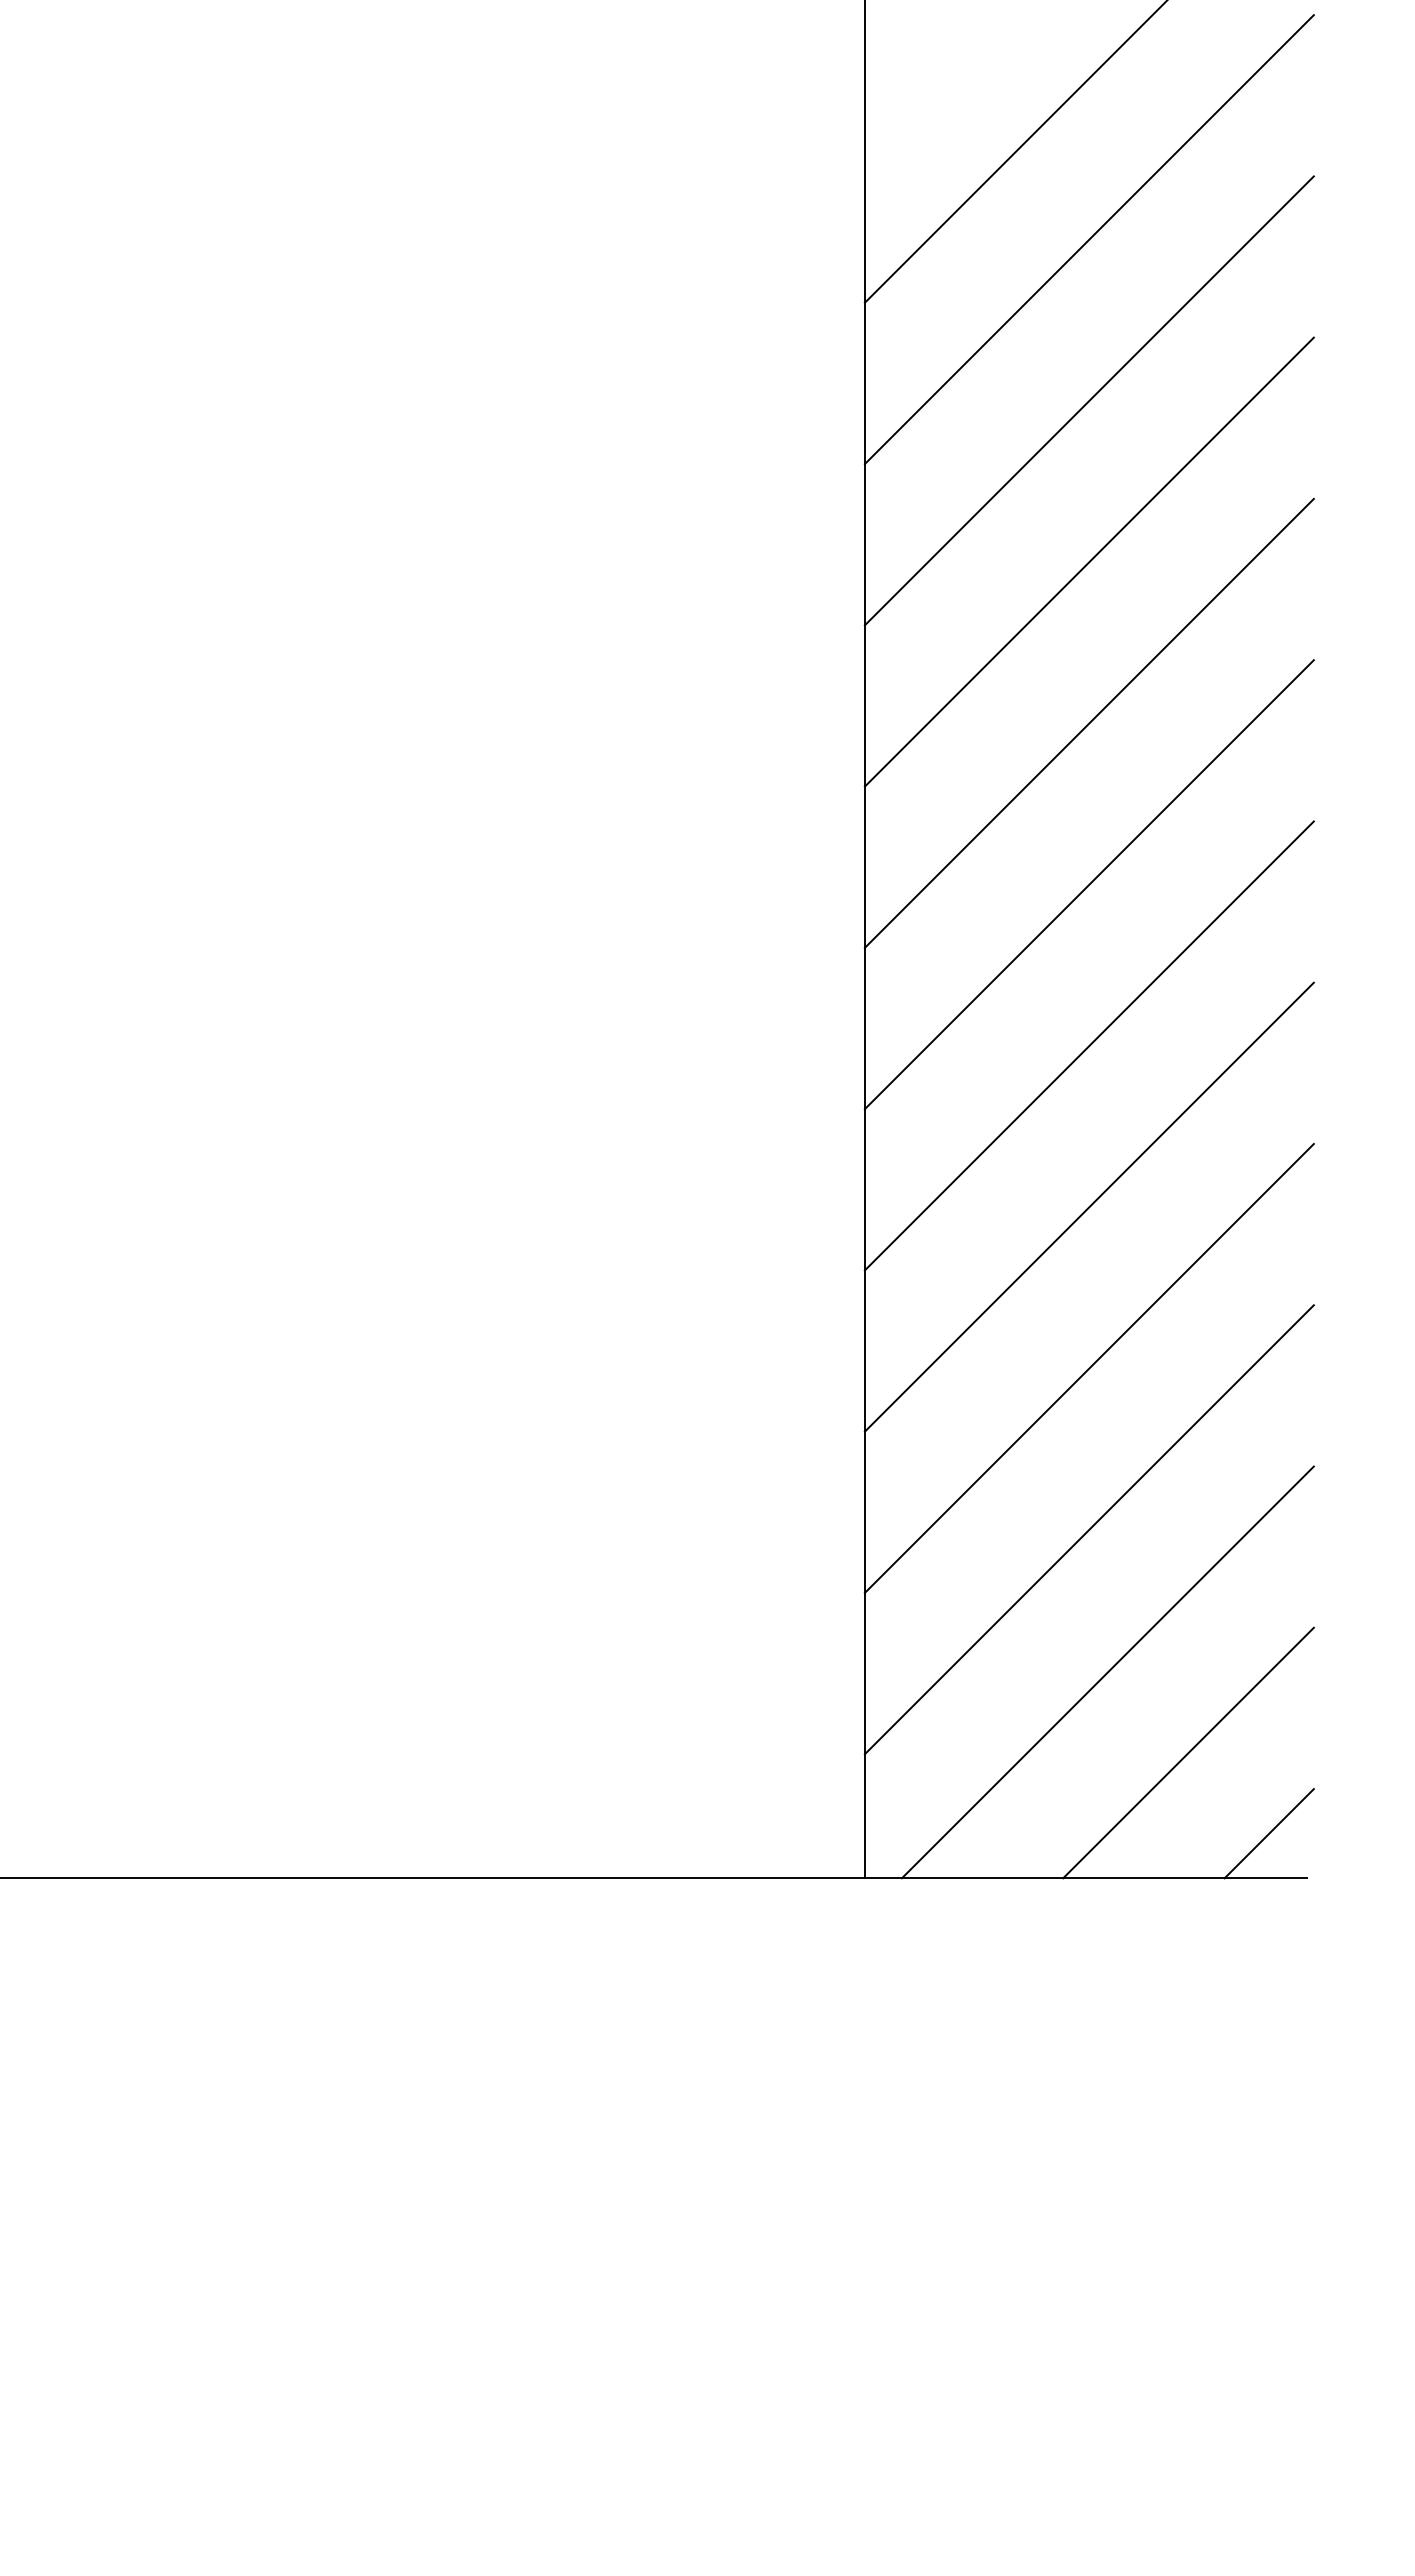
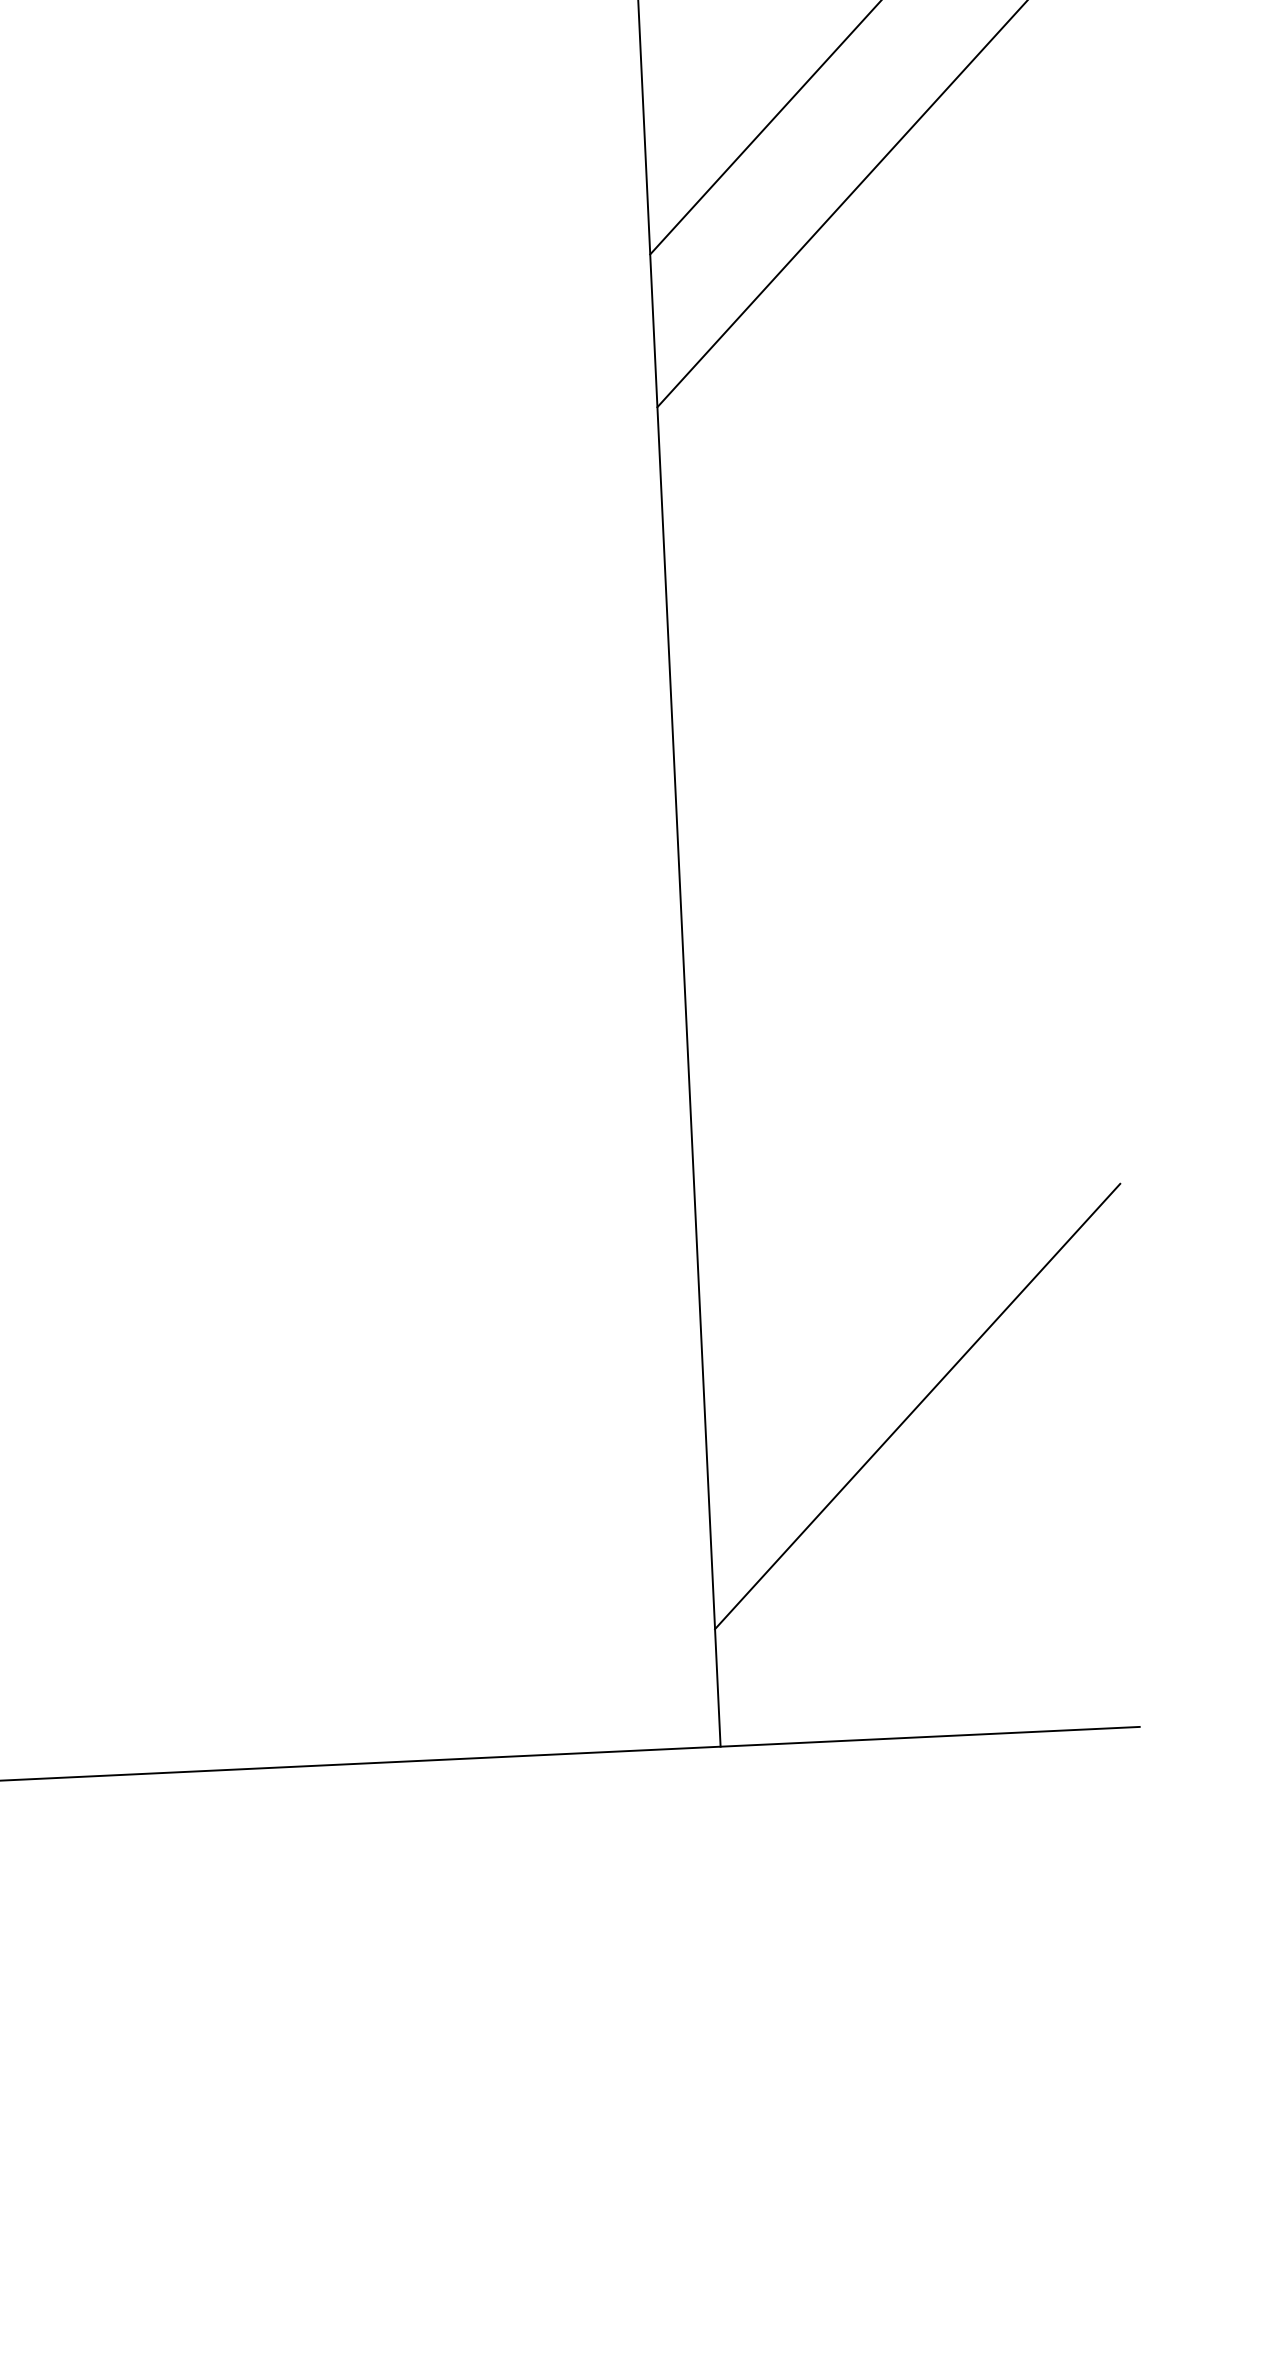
line: (1088, 400) -> (866, 336), removed
line: (1088, 561) -> (873, 489), removed
line: (1088, 722) -> (880, 641), removed
line: (1088, 884) -> (887, 795), removed
line: (1088, 1045) -> (895, 947), removed
line: (1088, 1206) -> (902, 1100), removed
line: (1088, 1367) -> (909, 1252), removed
line: (1107, 1672) -> (941, 1540), removed
line: (1188, 1752) -> (1021, 1613), removed
line: (1268, 1833) -> (1100, 1686), removed

